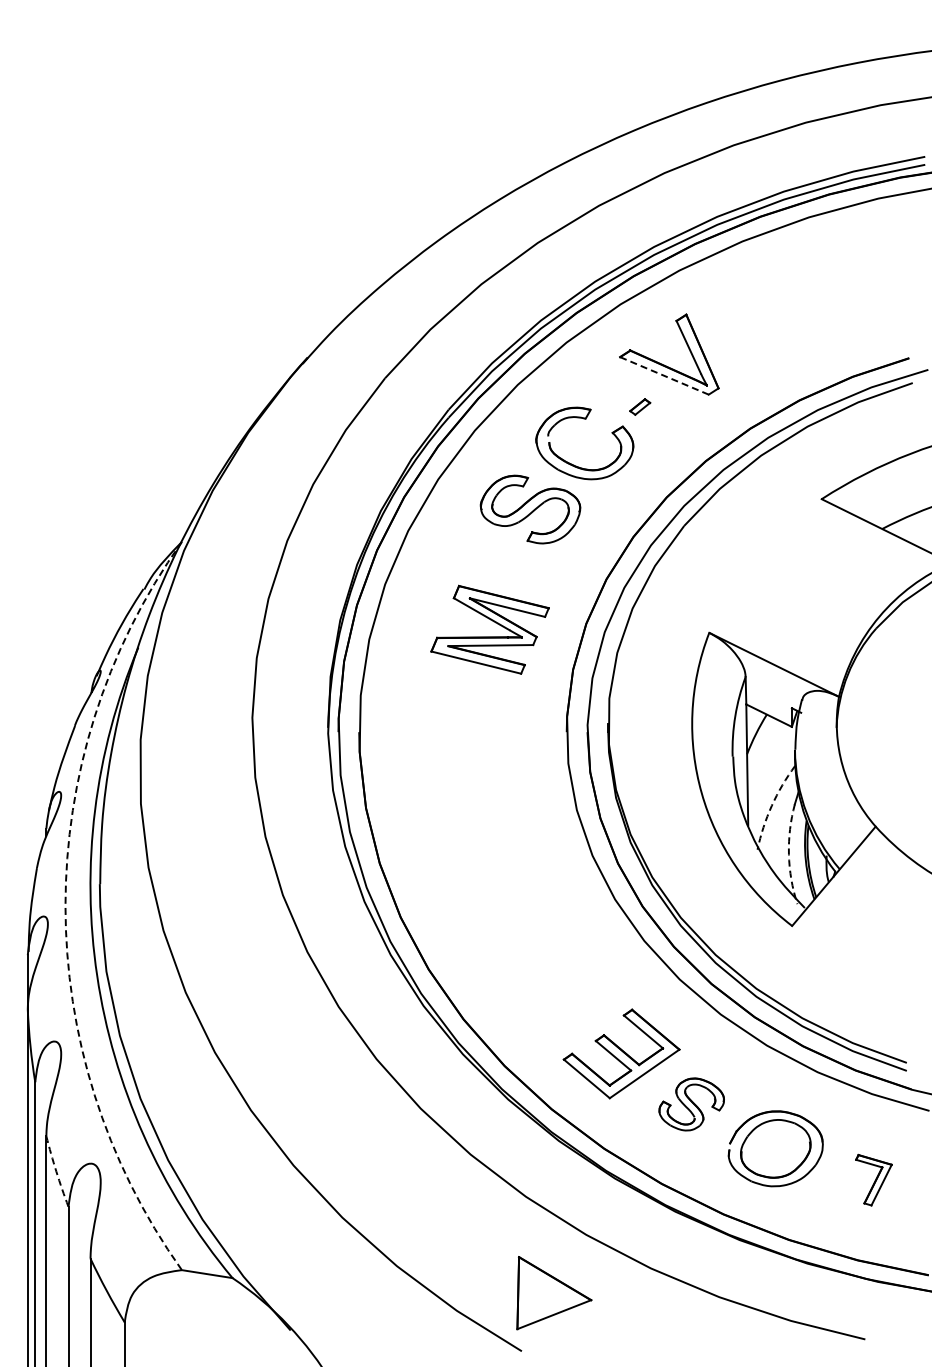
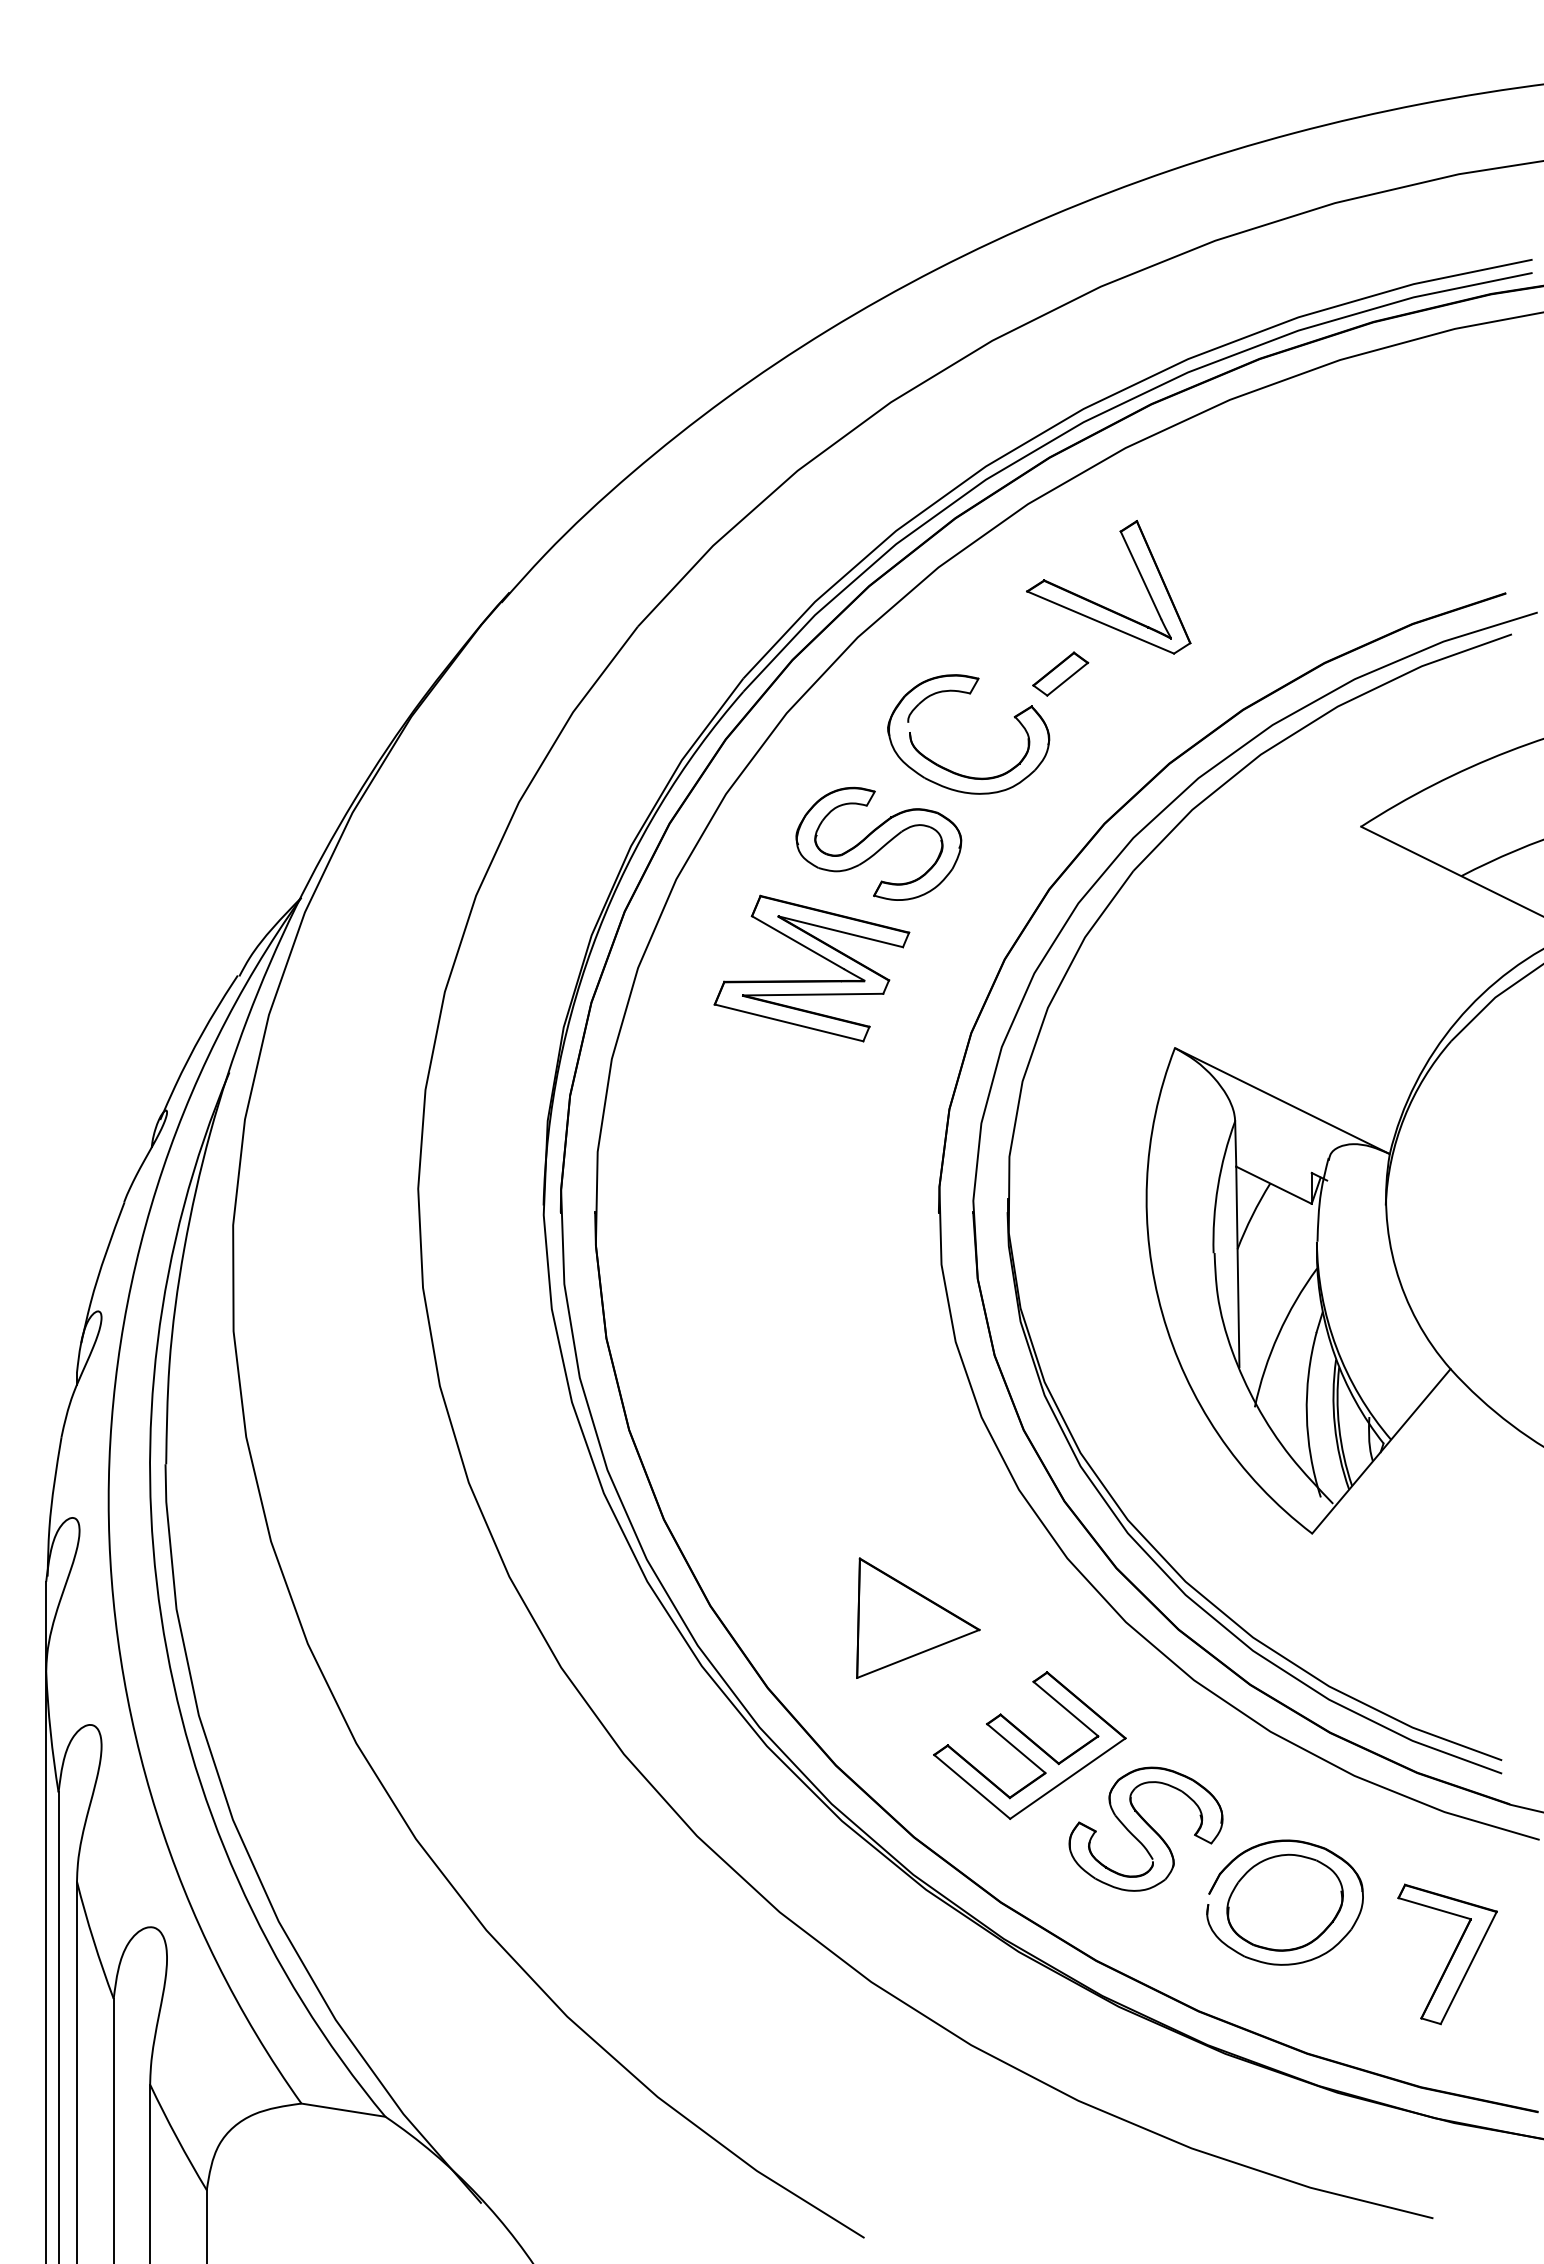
line: (663, 375) -> (1099, 621), dashed -> solid
part: (639, 406) -> (1059, 673), size x1.67
part: (489, 636) -> (810, 979), moved
arc: (771, 805) -> (1277, 1334), dashed -> solid
arc: (788, 854) -> (1306, 1415), dashed -> solid
arc: (65, 906) -> (108, 1501), dashed -> solid
part: (691, 1104) -> (1145, 1829), size x1.43
arc: (56, 1171) -> (93, 1940), dashed -> solid
part: (873, 1180) -> (1446, 1955), size x1.67
part: (554, 1293) -> (918, 1618), moved

